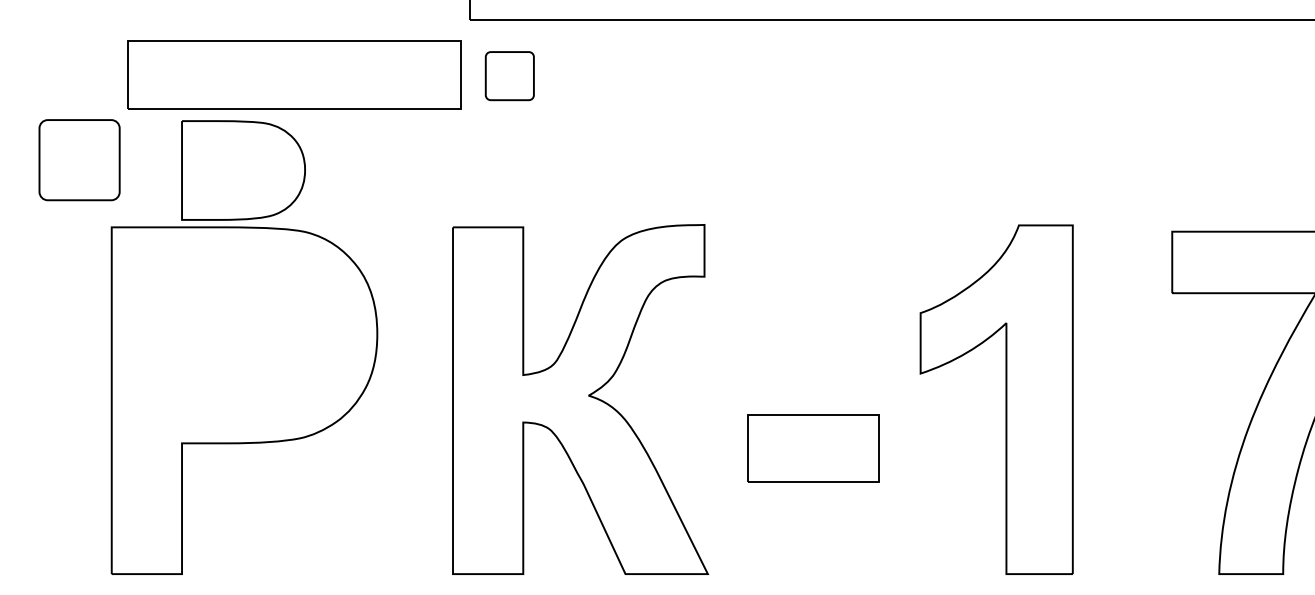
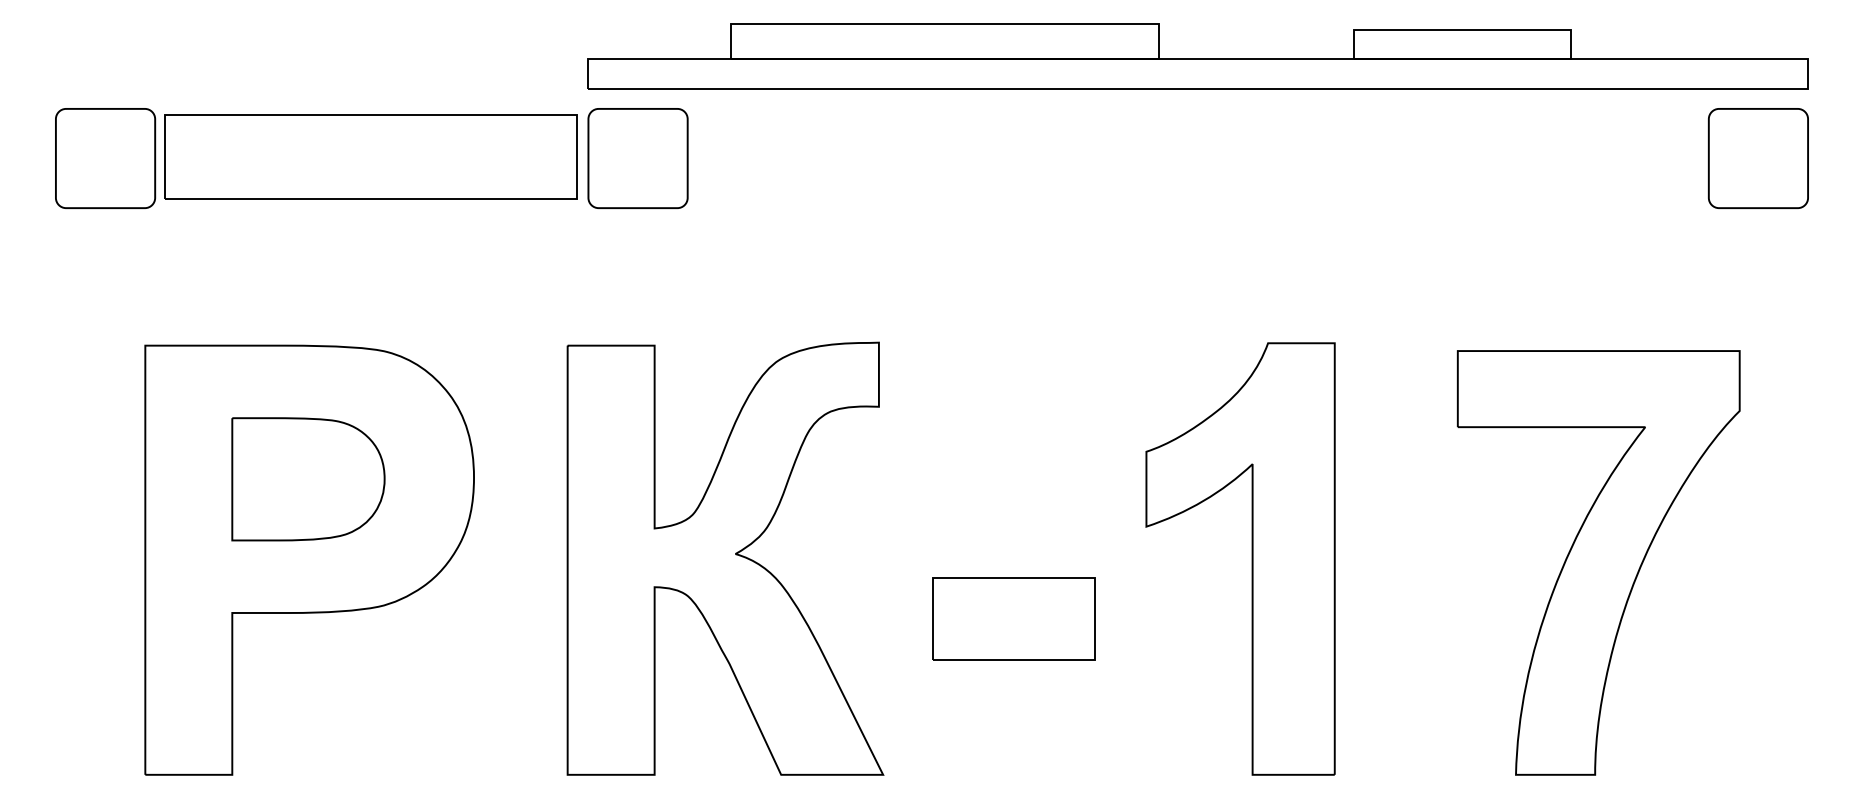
part: (509, 76) -> (637, 158), size x1.67
part: (79, 160) -> (105, 158), moved
part: (243, 170) -> (308, 479), moved

